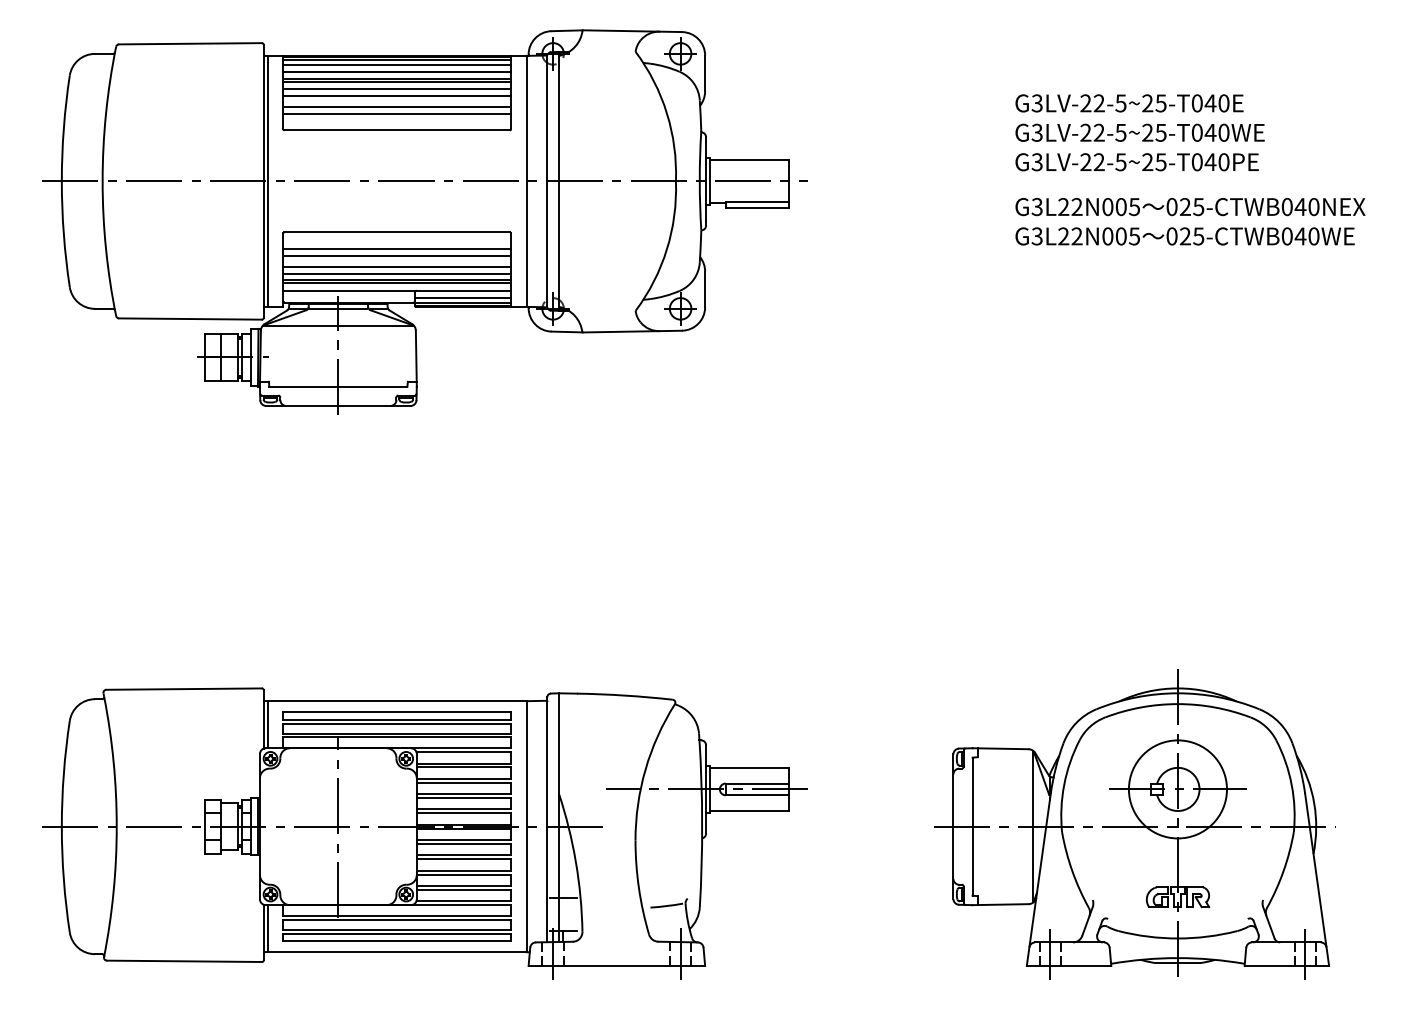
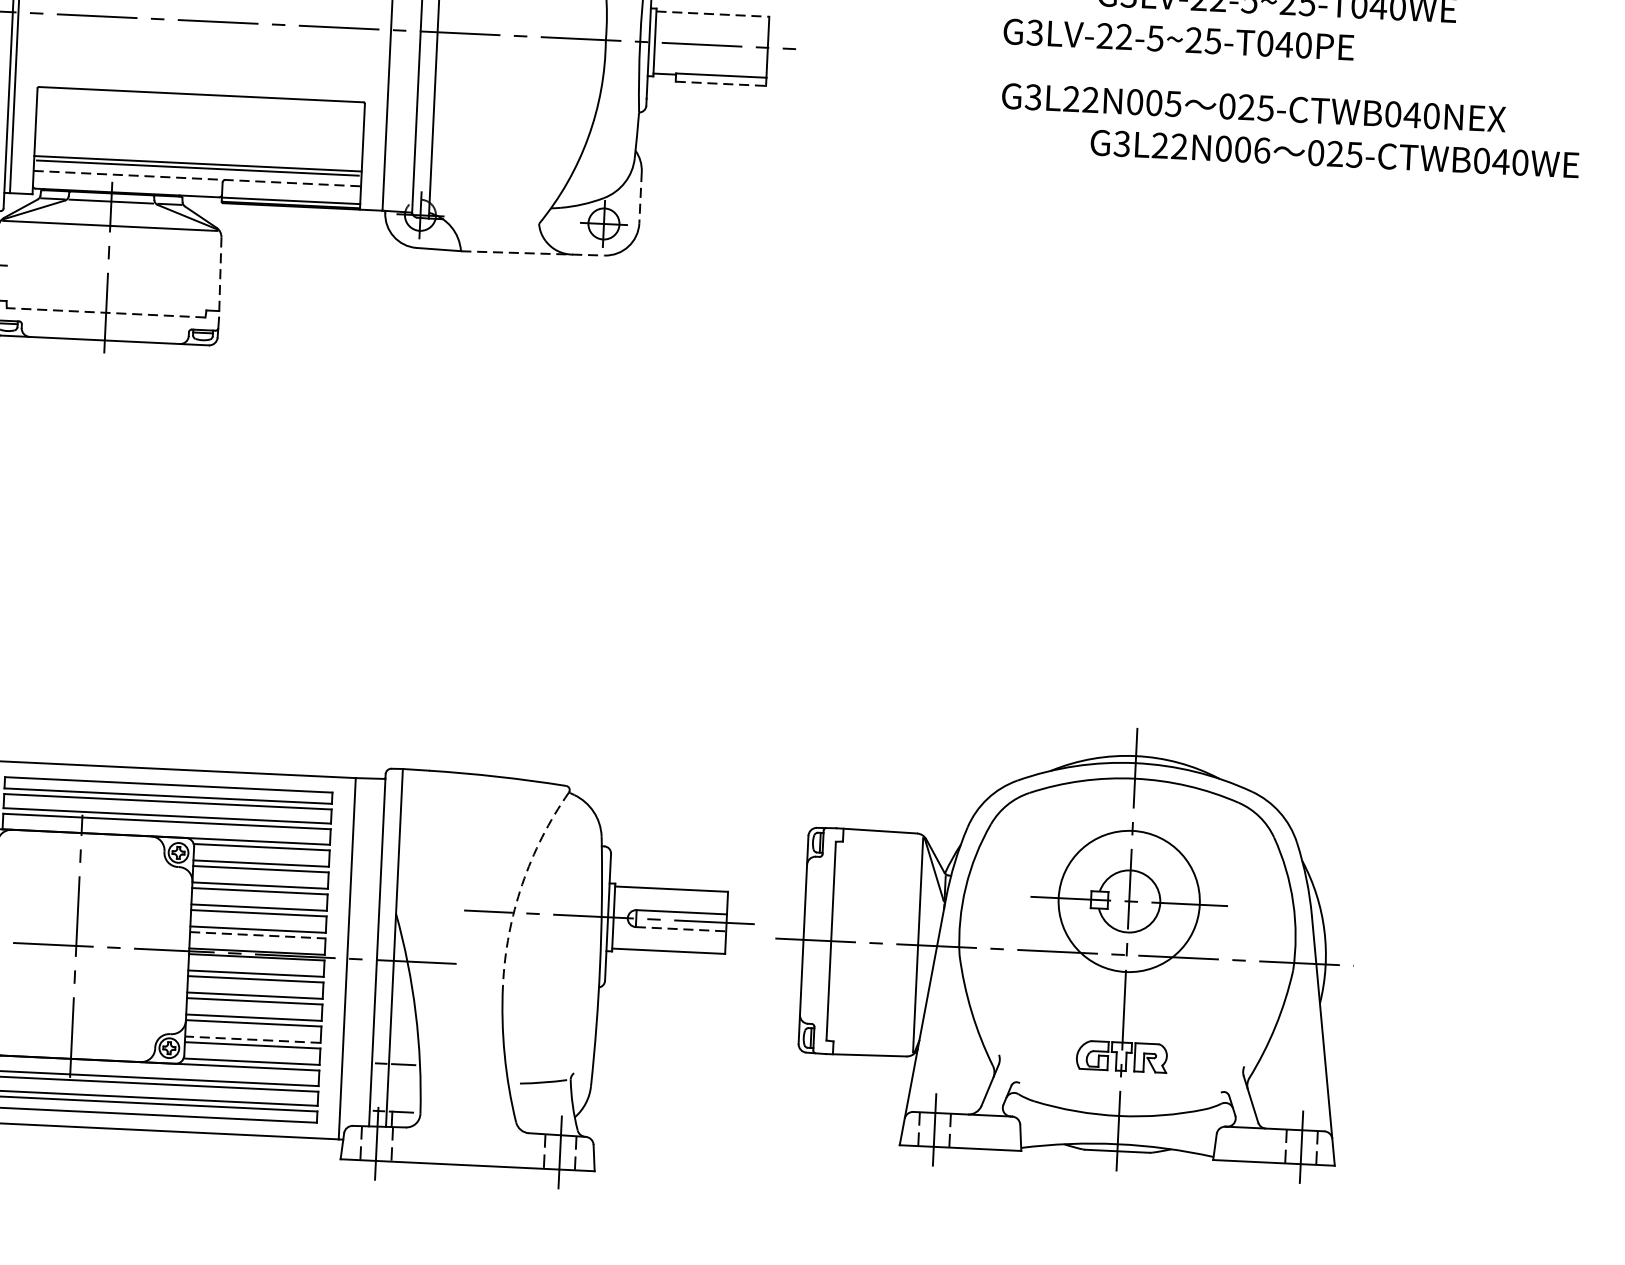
line: (749, 159) -> (713, 13), solid -> dashed
text: (1136, 162) -> (1177, 39), moved
line: (757, 207) -> (721, 83), solid -> dashed
text: (1190, 207) -> (1253, 108), moved
text: (1134, 236) -> (1262, 150), G3L22N005 -> G3L22N006
line: (396, 248) -> (199, 117), removed
line: (397, 256) -> (200, 129), removed
line: (396, 266) -> (197, 143), removed
line: (397, 273) -> (198, 153), removed
line: (705, 289) -> (641, 197), solid -> dashed
line: (397, 290) -> (197, 178), solid -> dashed
line: (462, 298) -> (290, 194), removed
line: (632, 331) -> (533, 253), solid -> dashed
line: (416, 359) -> (220, 278), solid -> dashed
line: (337, 386) -> (104, 312), solid -> dashed
arc: (645, 769) -> (522, 884), solid -> dashed
line: (757, 795) -> (681, 929), solid -> dashed
line: (464, 813) -> (258, 935), solid -> dashed
part: (1134, 824) -> (1064, 949), moved
line: (463, 885) -> (252, 1039), solid -> dashed

